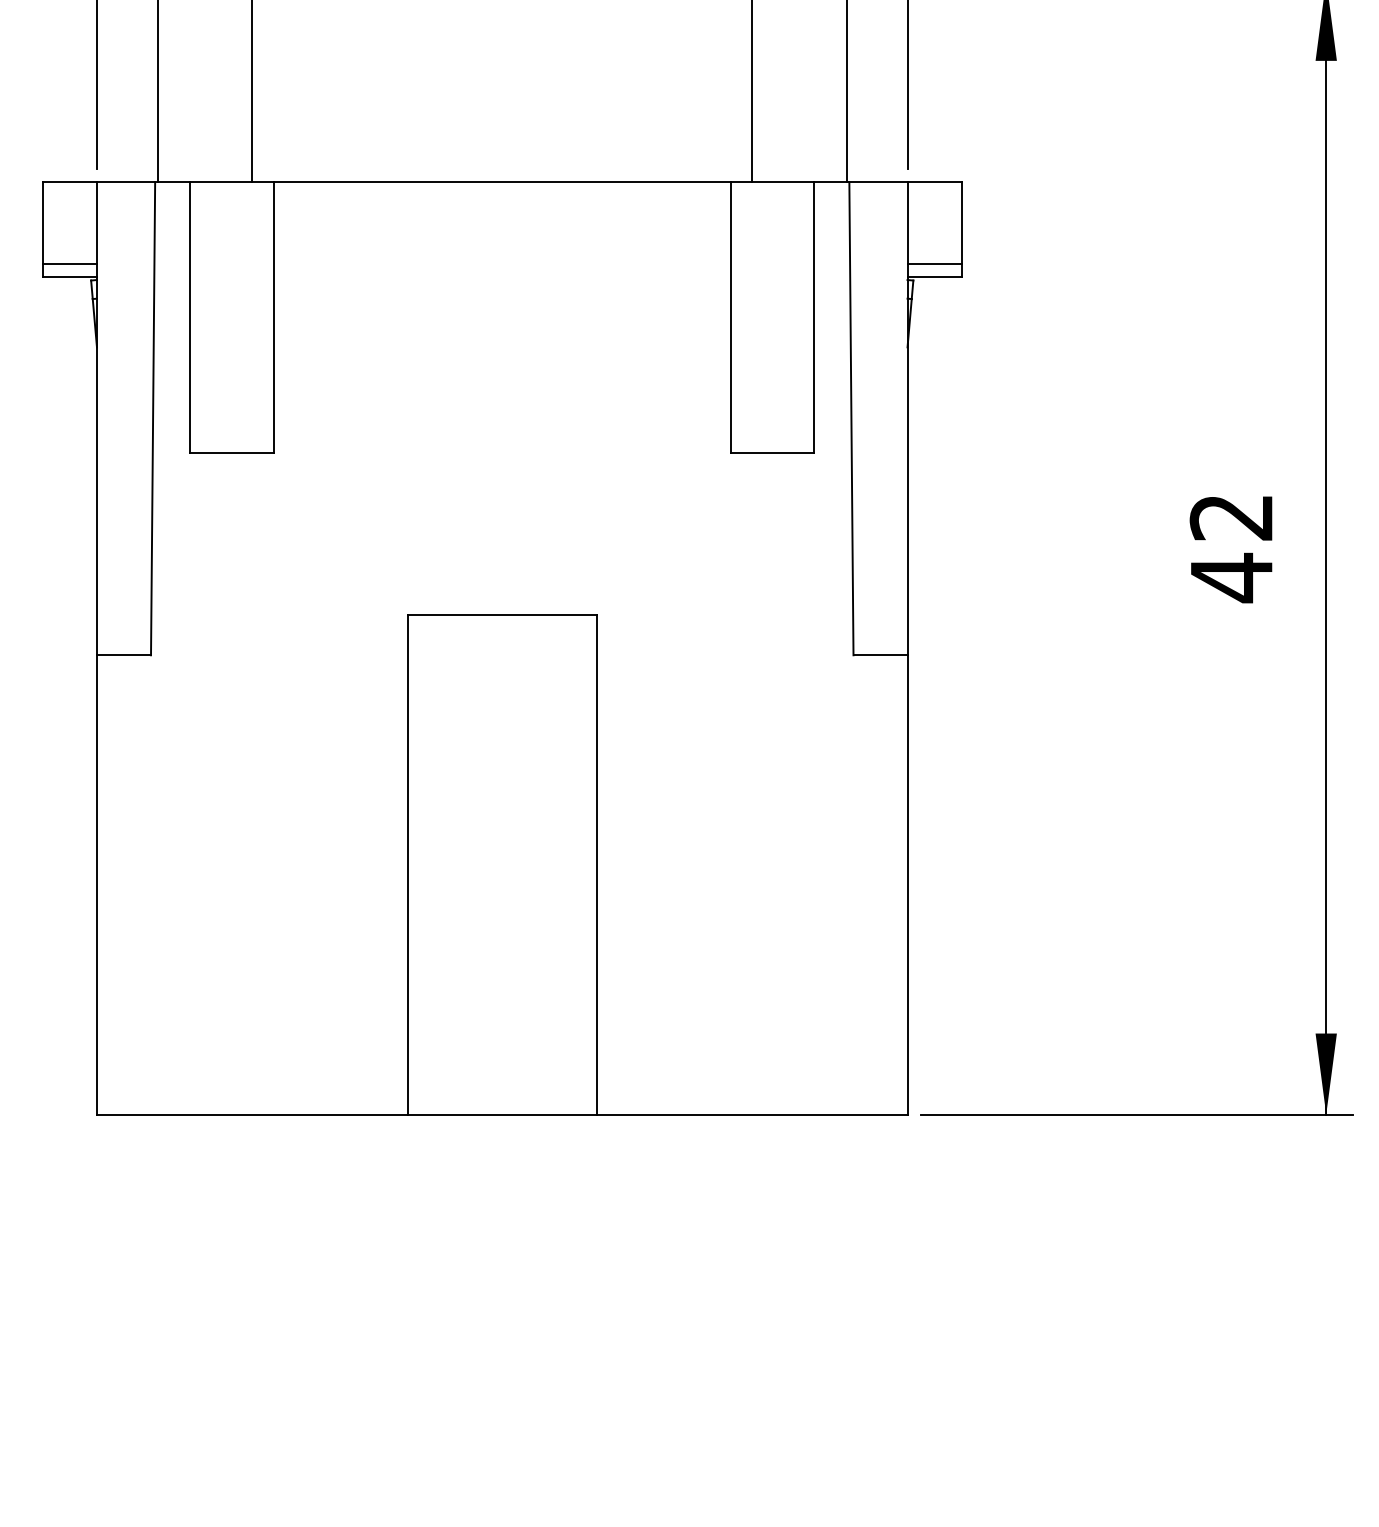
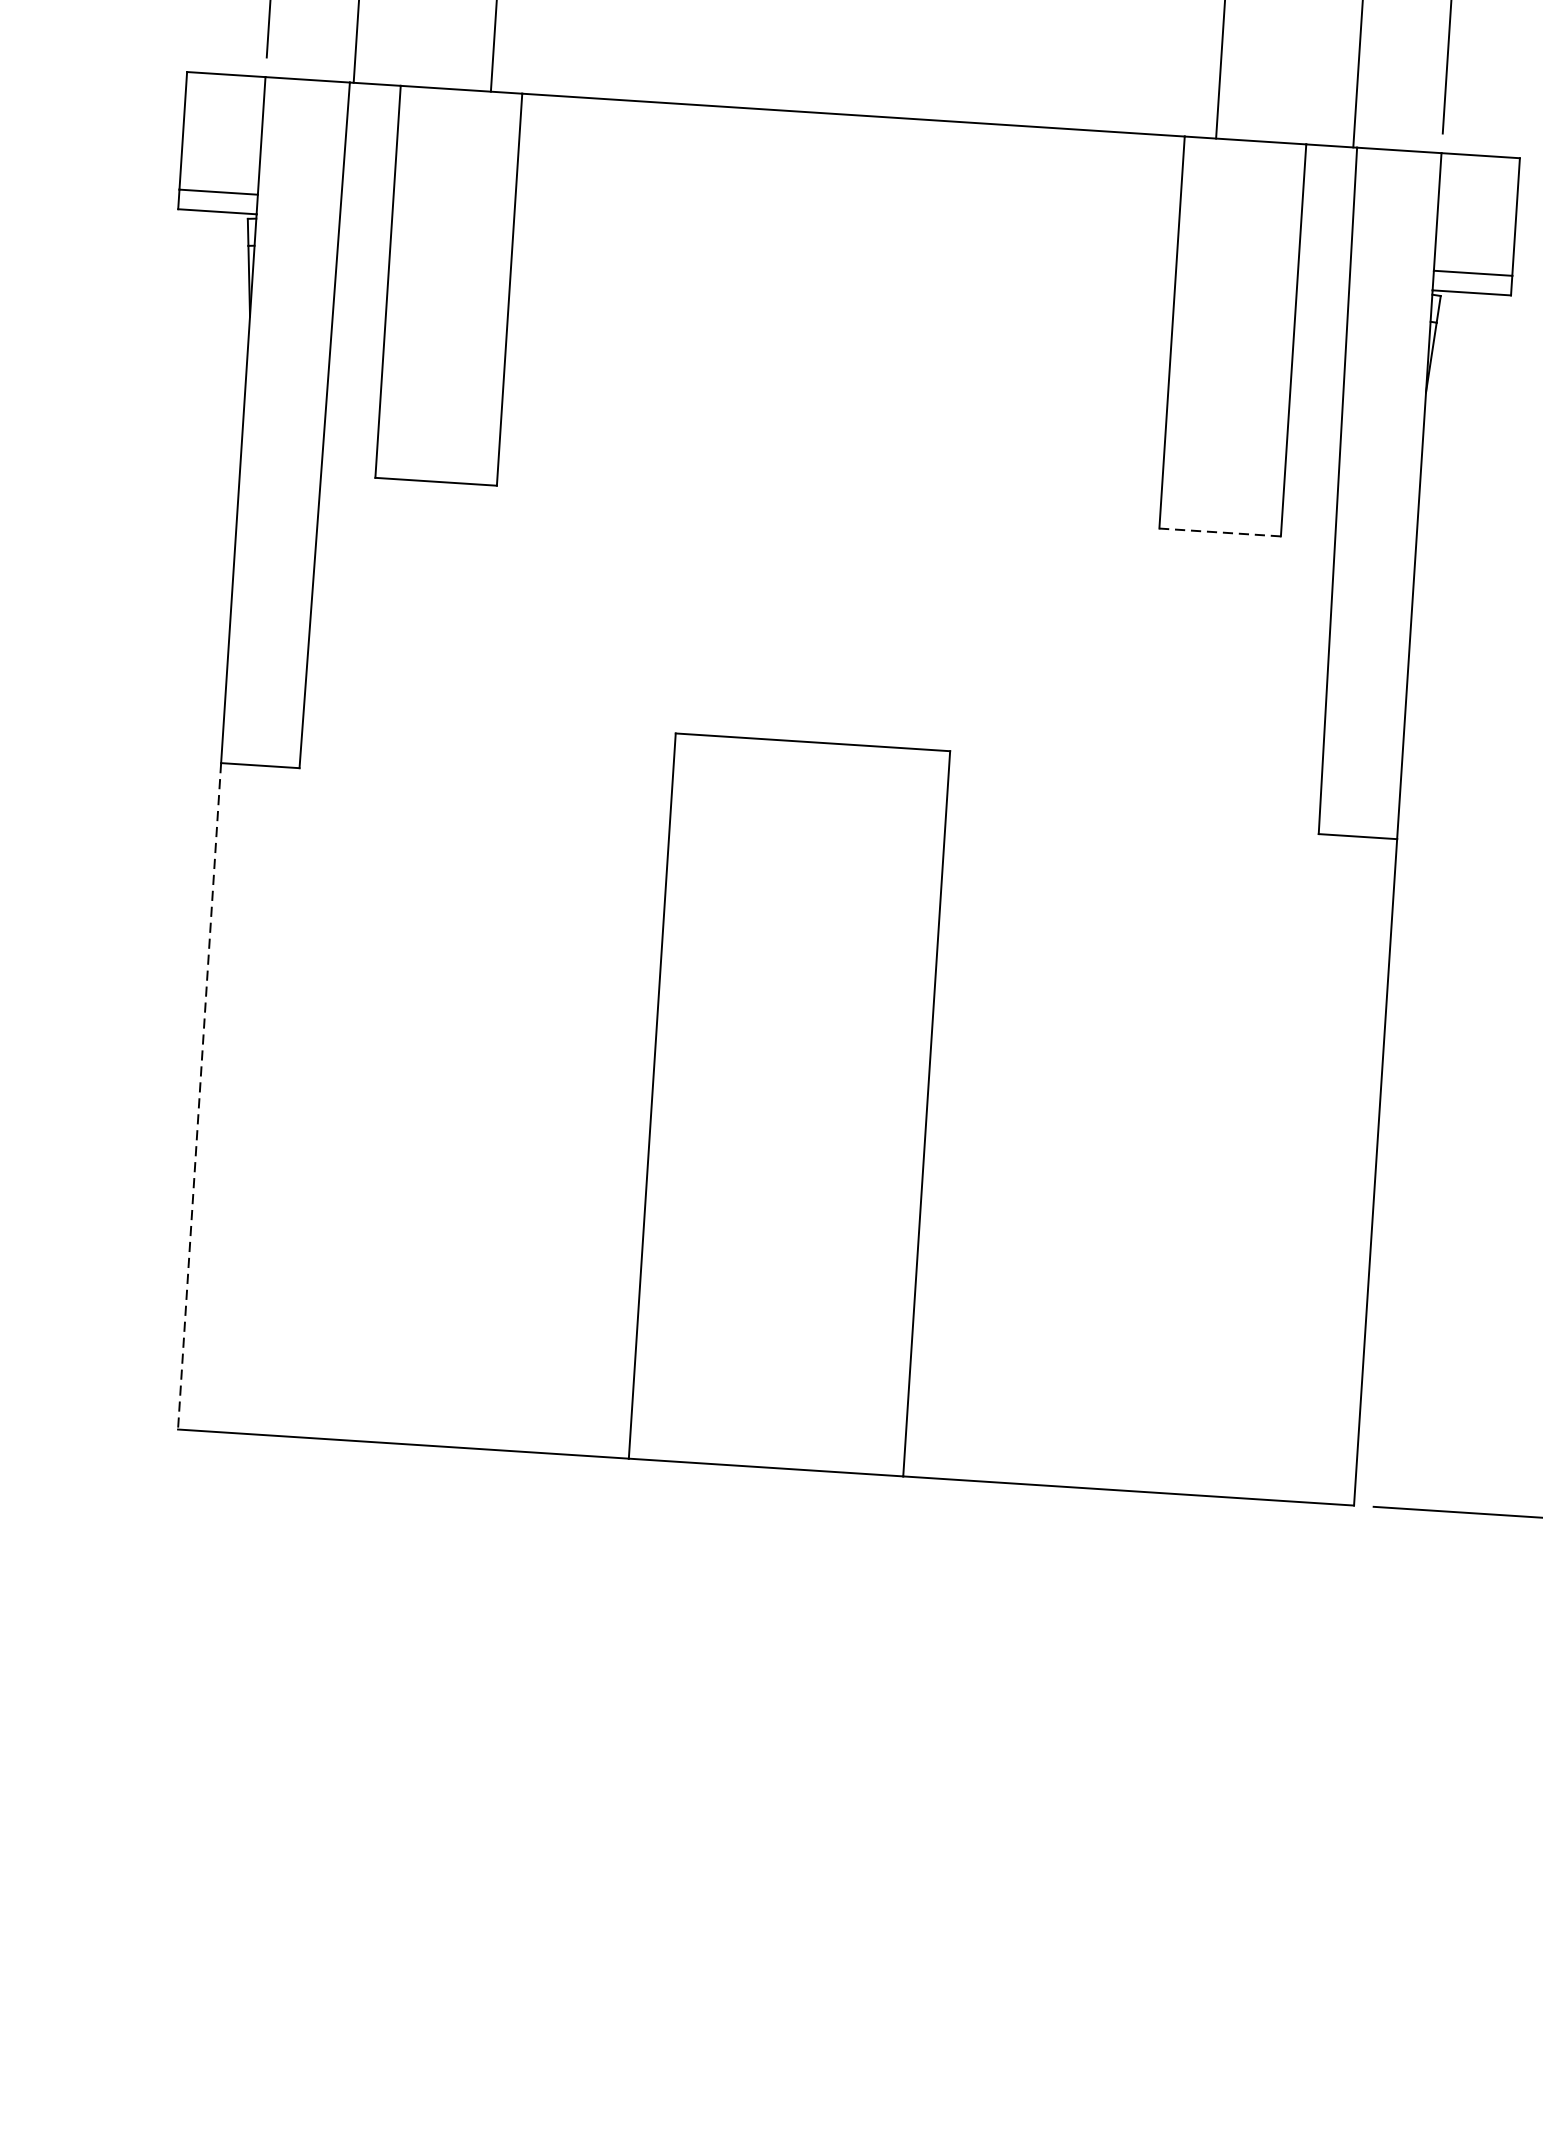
line: (772, 452) -> (1220, 532), solid -> dashed
line: (96, 884) -> (198, 1095), solid -> dashed

